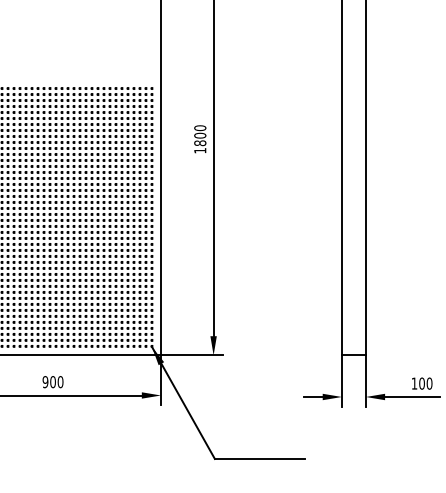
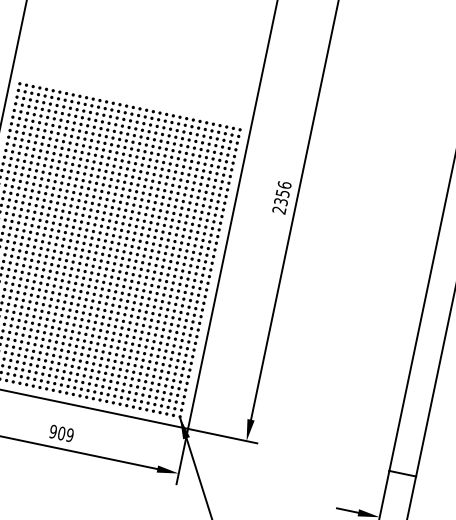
text: (200, 139) -> (282, 197), 1800 -> 2356
text: (60, 382) -> (69, 435), 900 -> 909

